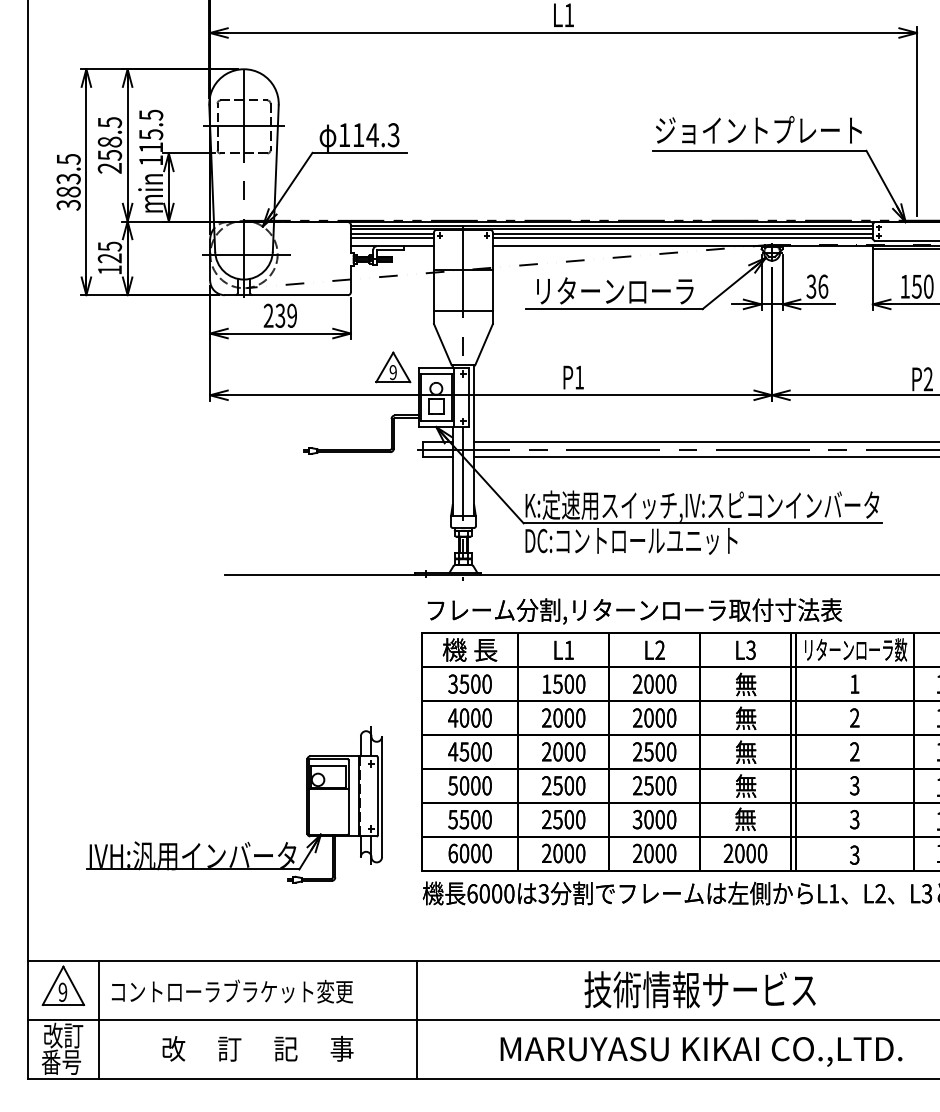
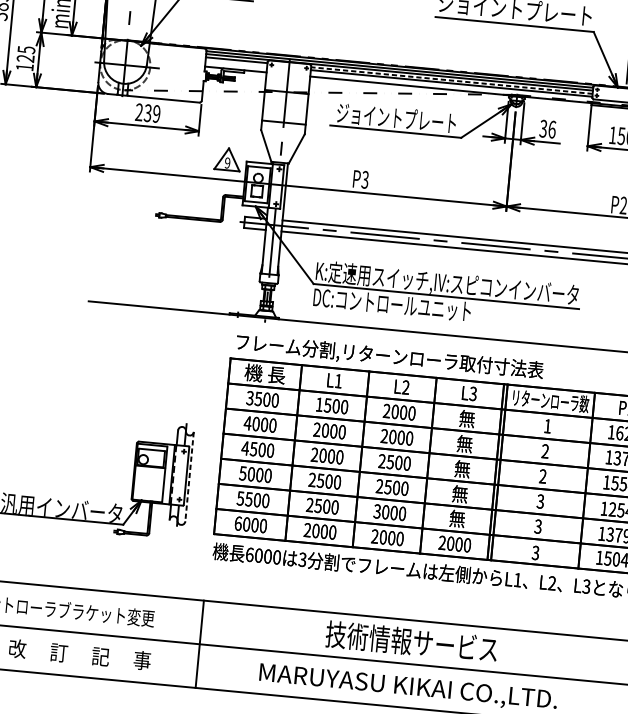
line: (682, 233) -> (451, 80), solid -> dashed
line: (391, 237) -> (235, 62), removed
text: (613, 290) -> (396, 117), リターンローラ -> ジョイントプレート
text: (578, 377) -> (364, 179), P1 -> P3
line: (382, 797) -> (189, 477), solid -> dashed

